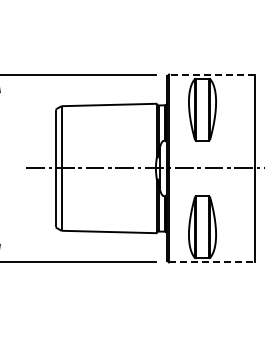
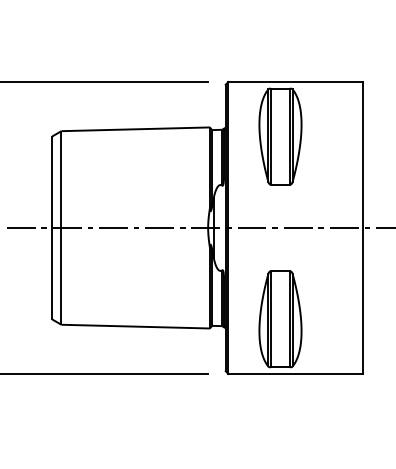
line: (211, 74) -> (294, 81), dashed -> solid
line: (212, 262) -> (295, 374), dashed -> solid

